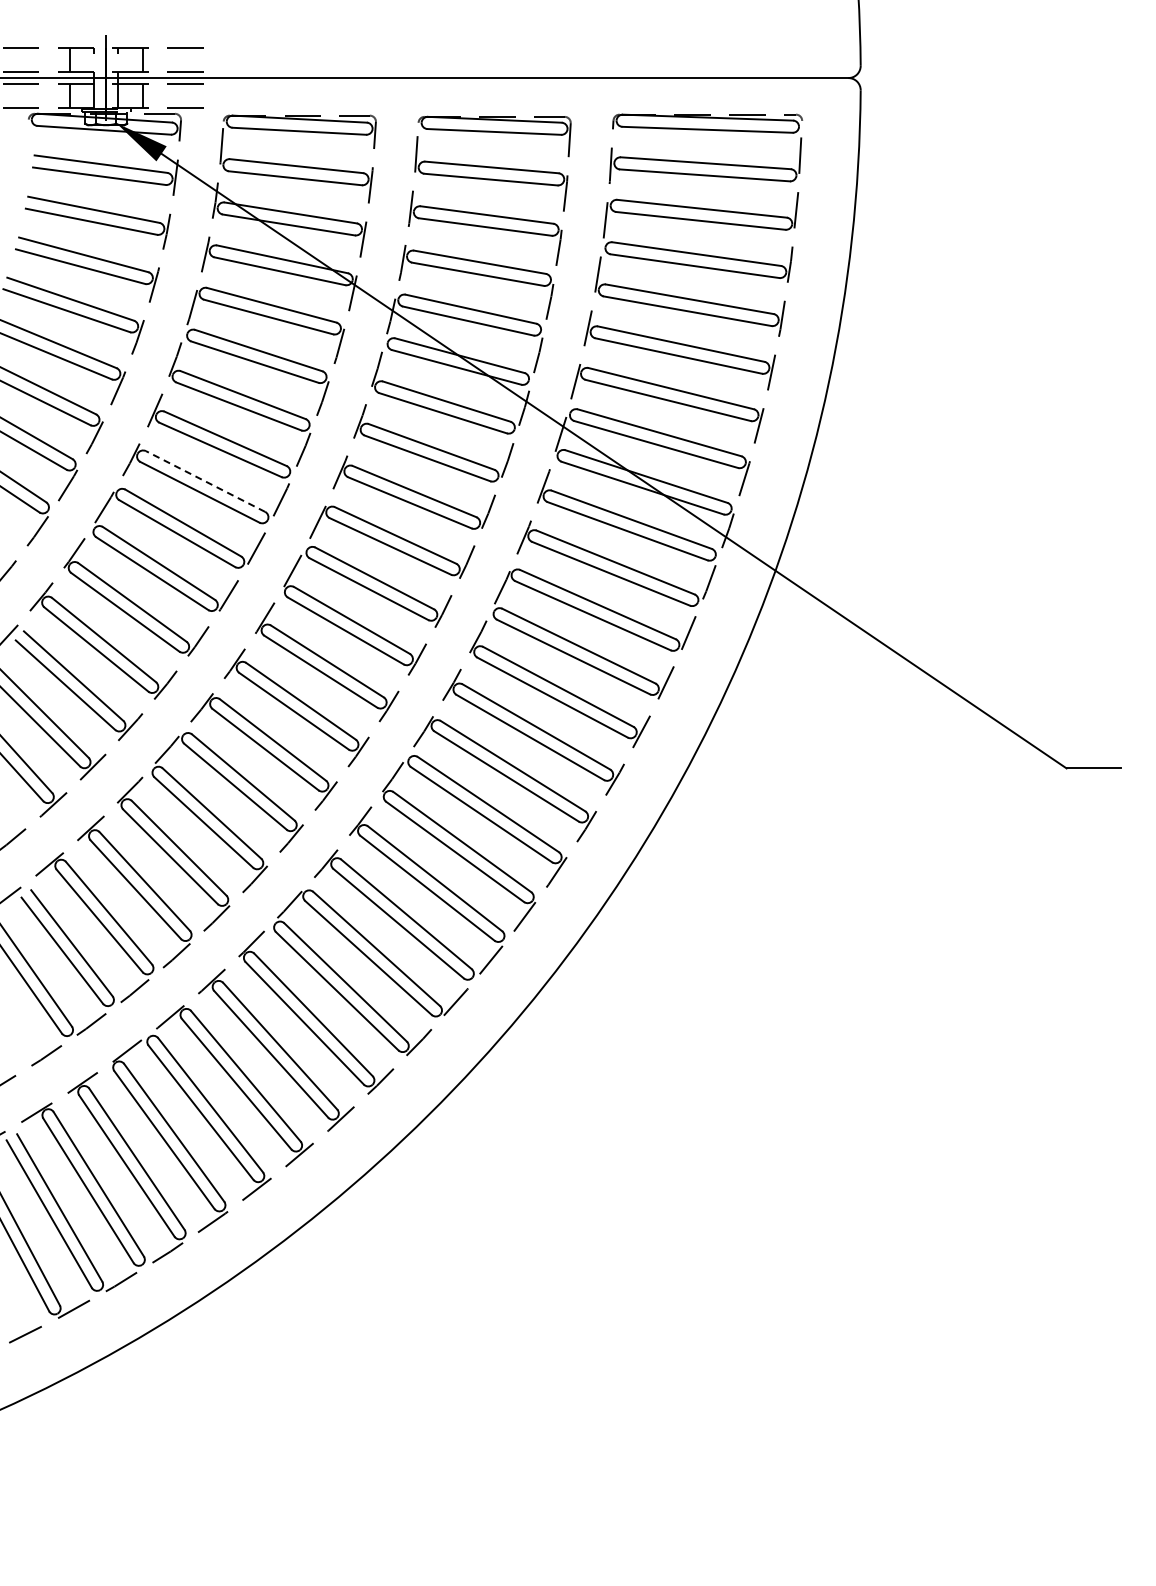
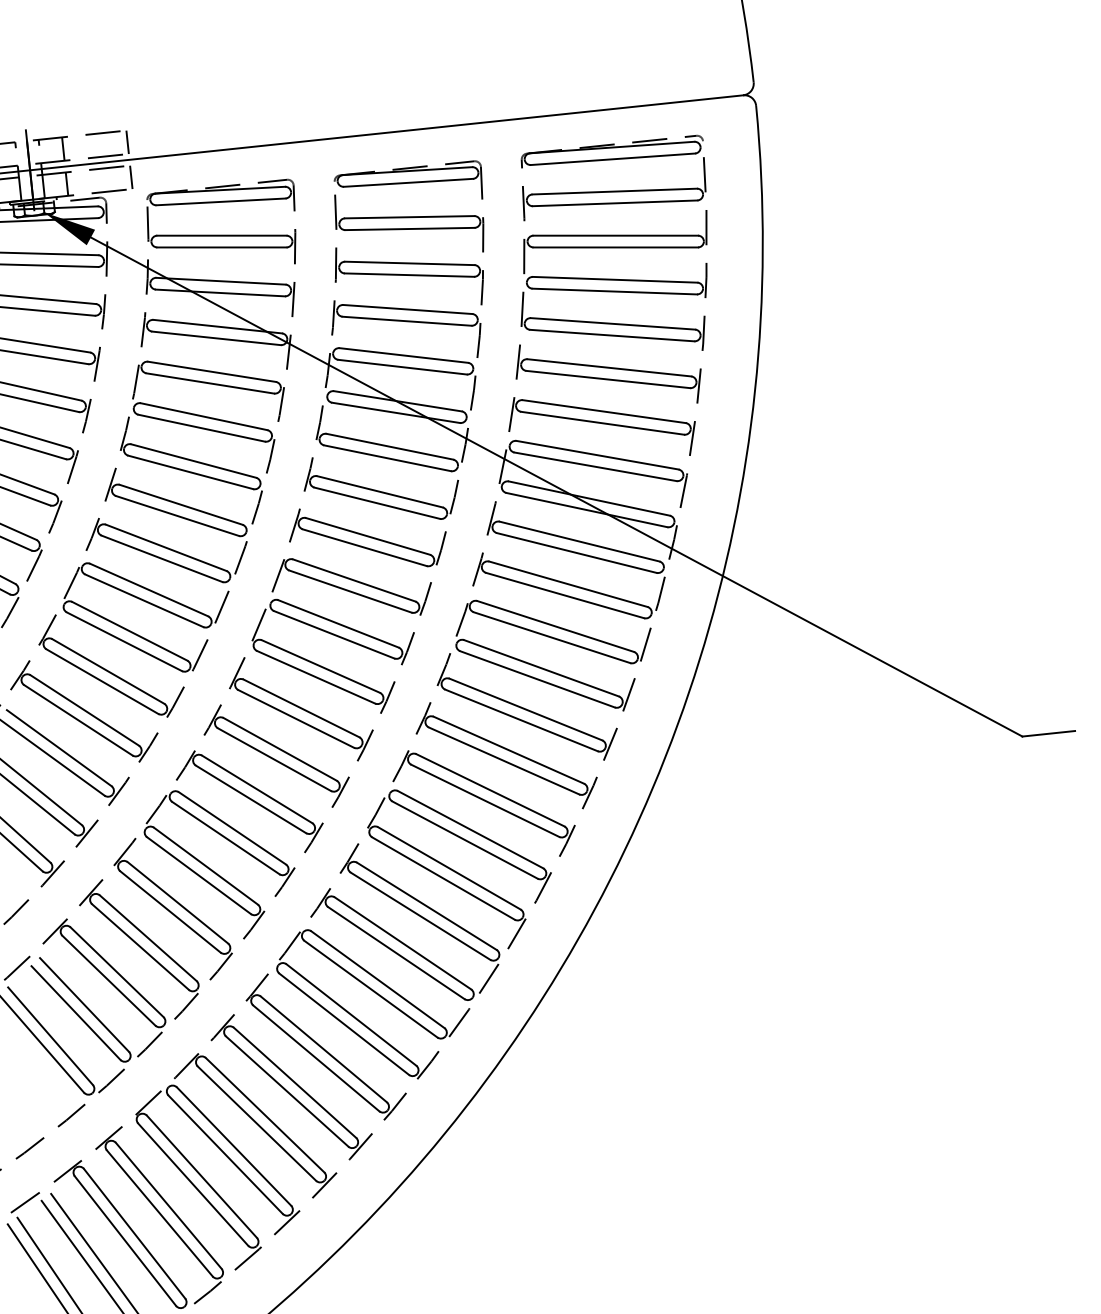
line: (209, 59) -> (127, 142), added
line: (209, 96) -> (131, 177), added
line: (205, 481) -> (166, 547), dashed -> solid

